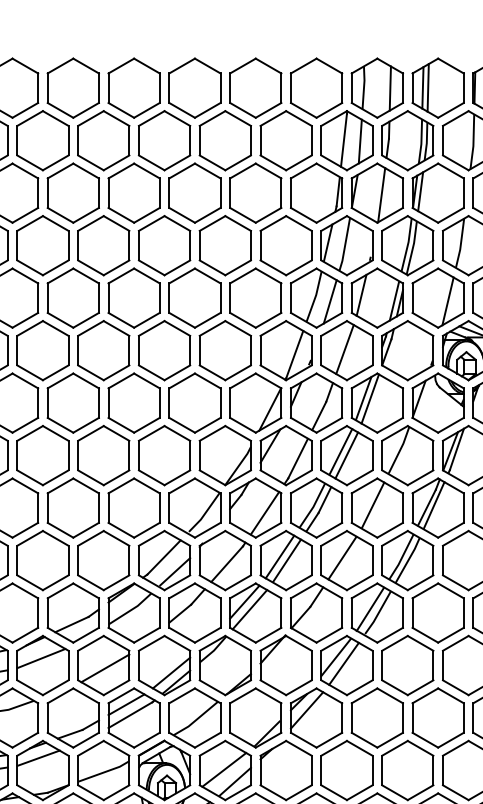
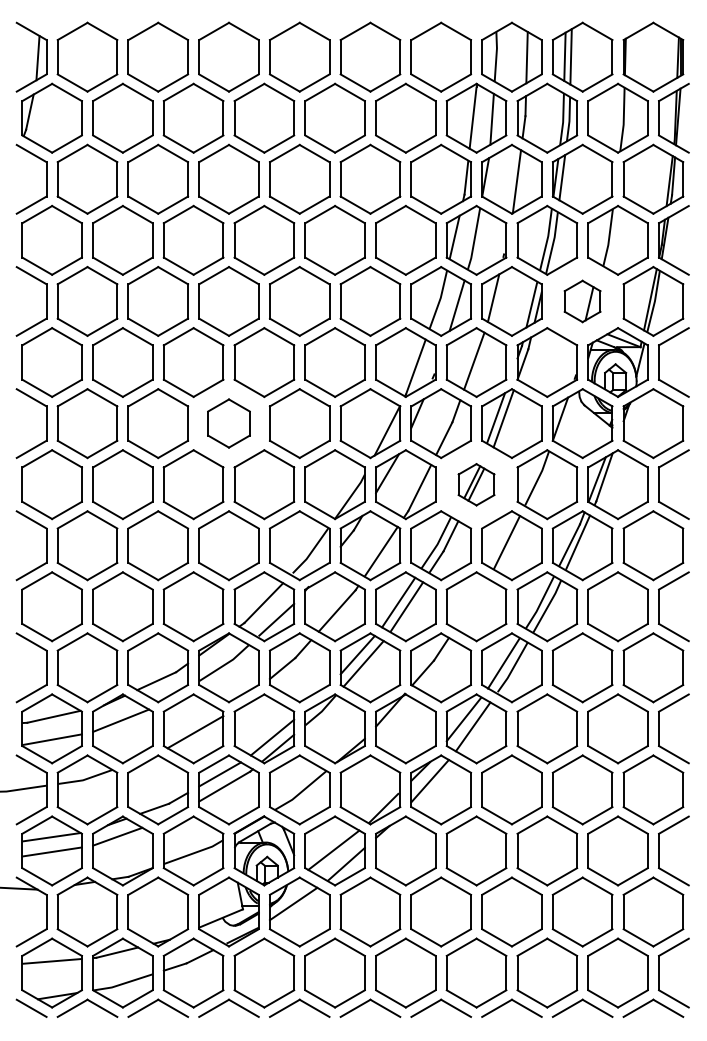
part: (438, 298) -> (582, 301), size x0.6
part: (133, 403) -> (228, 423), size x0.7
part: (346, 455) -> (476, 484), size x0.6
line: (342, 557) -> (471, 603), removed

